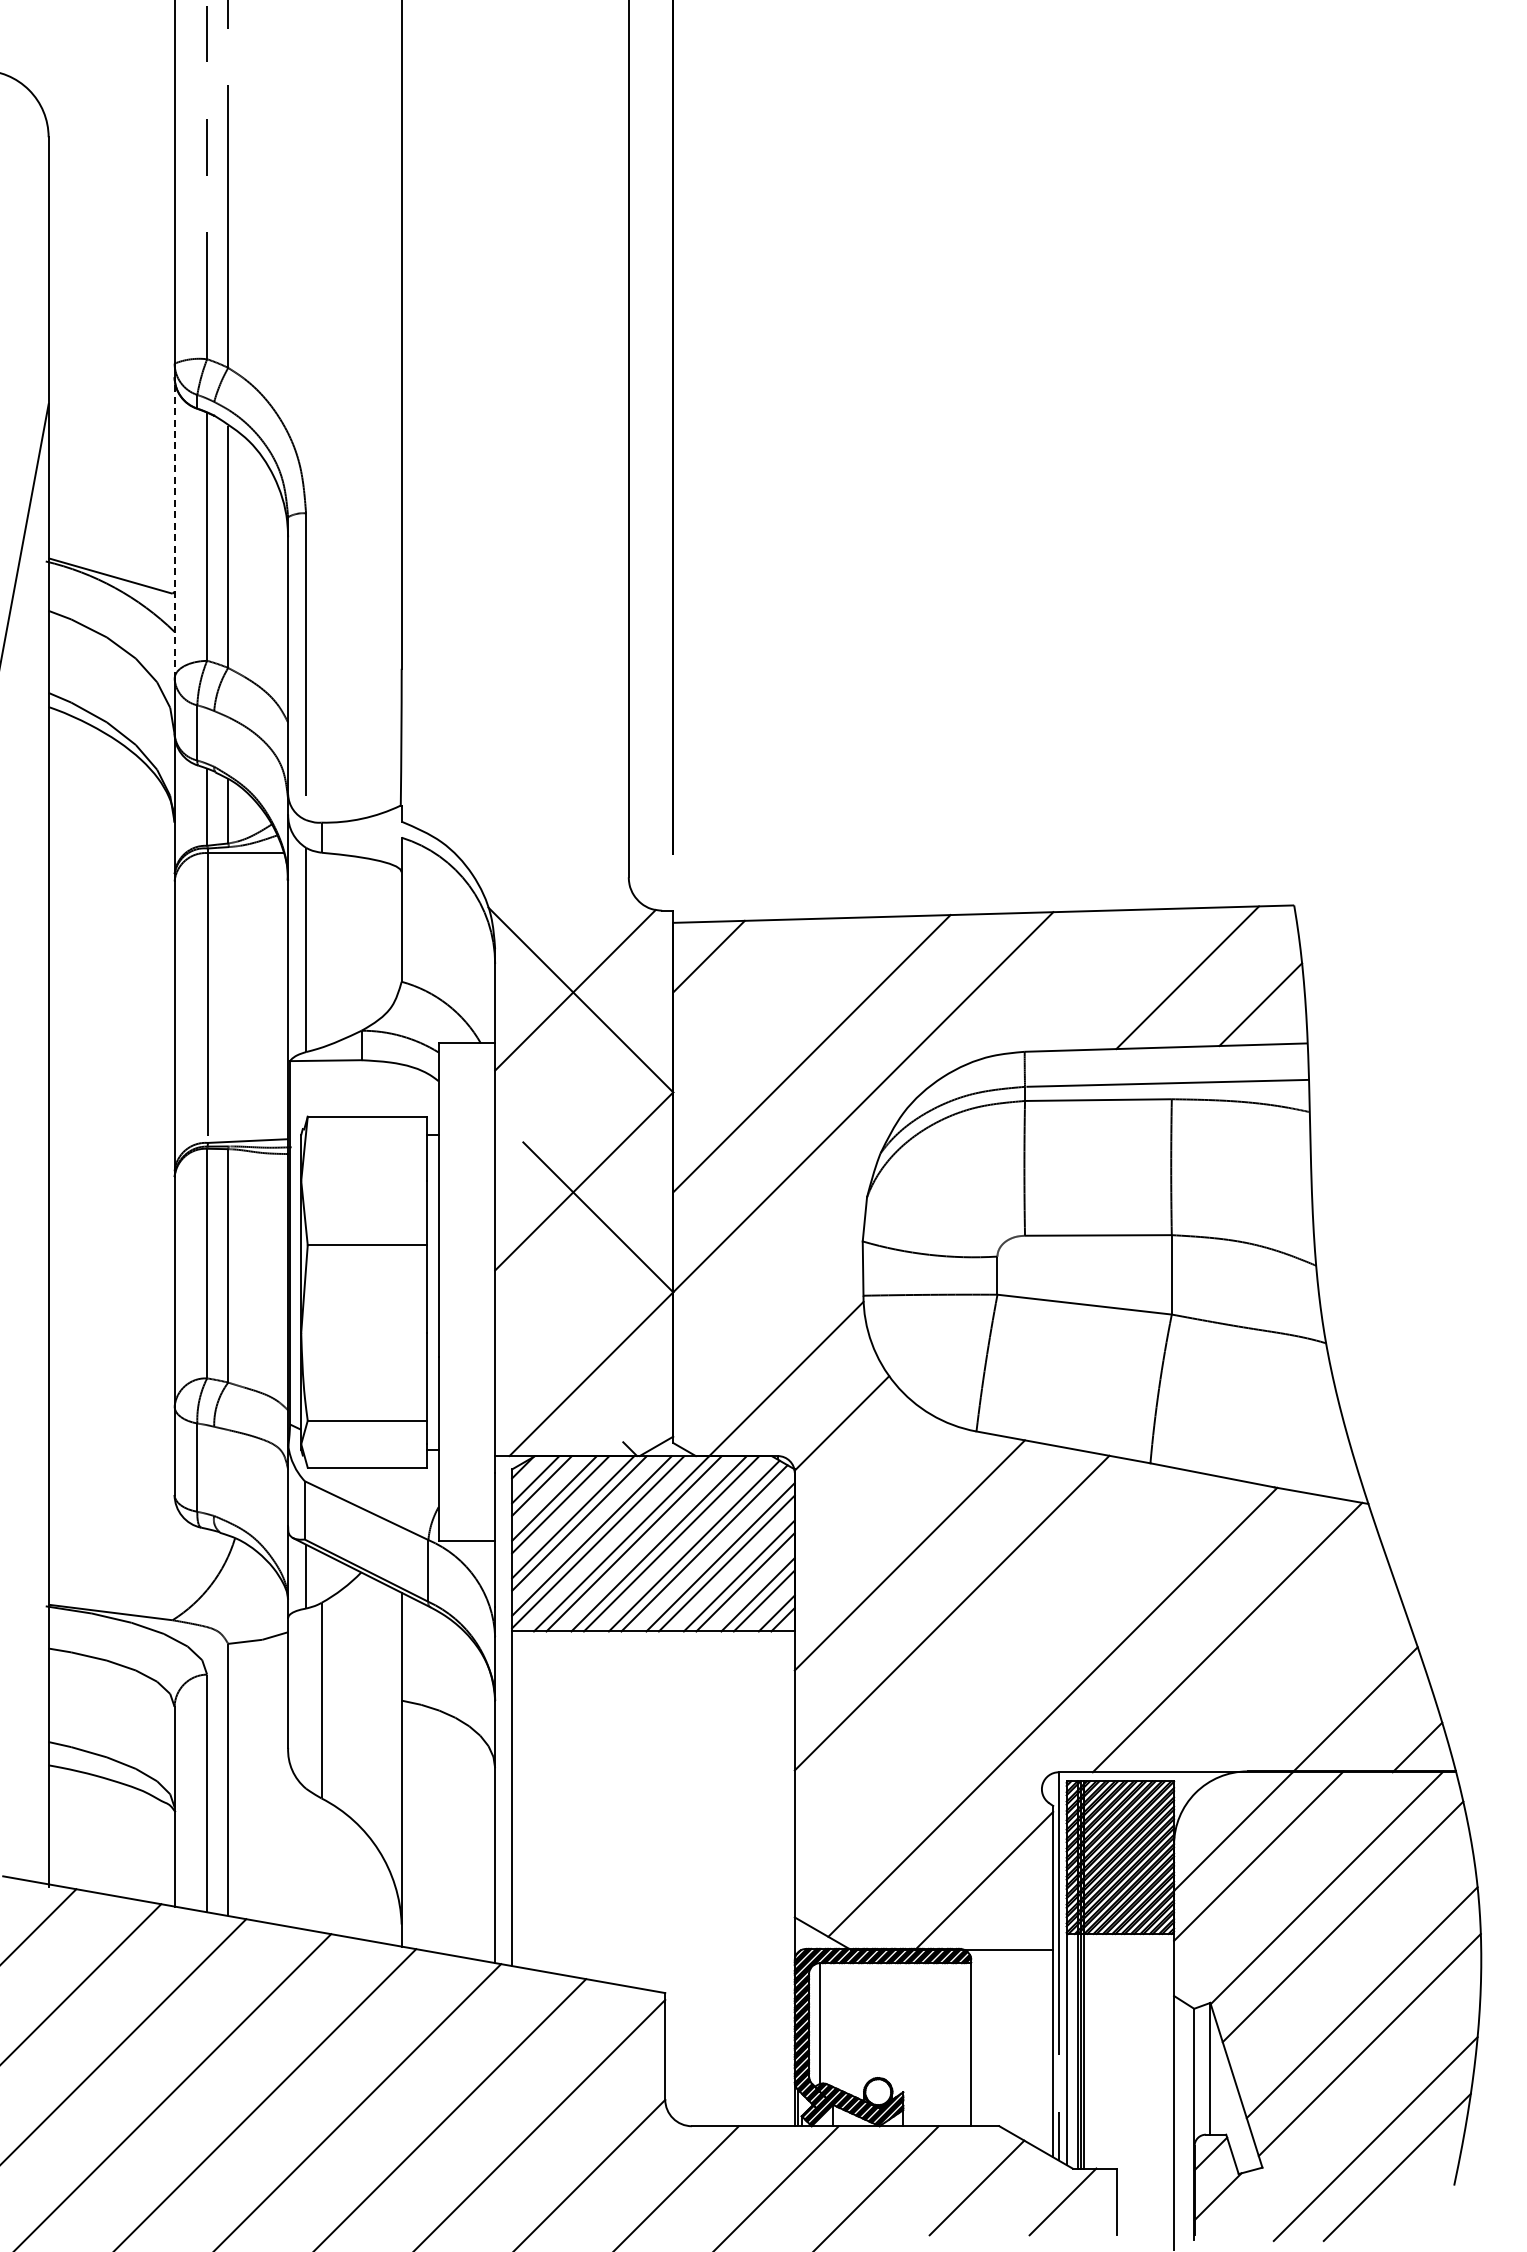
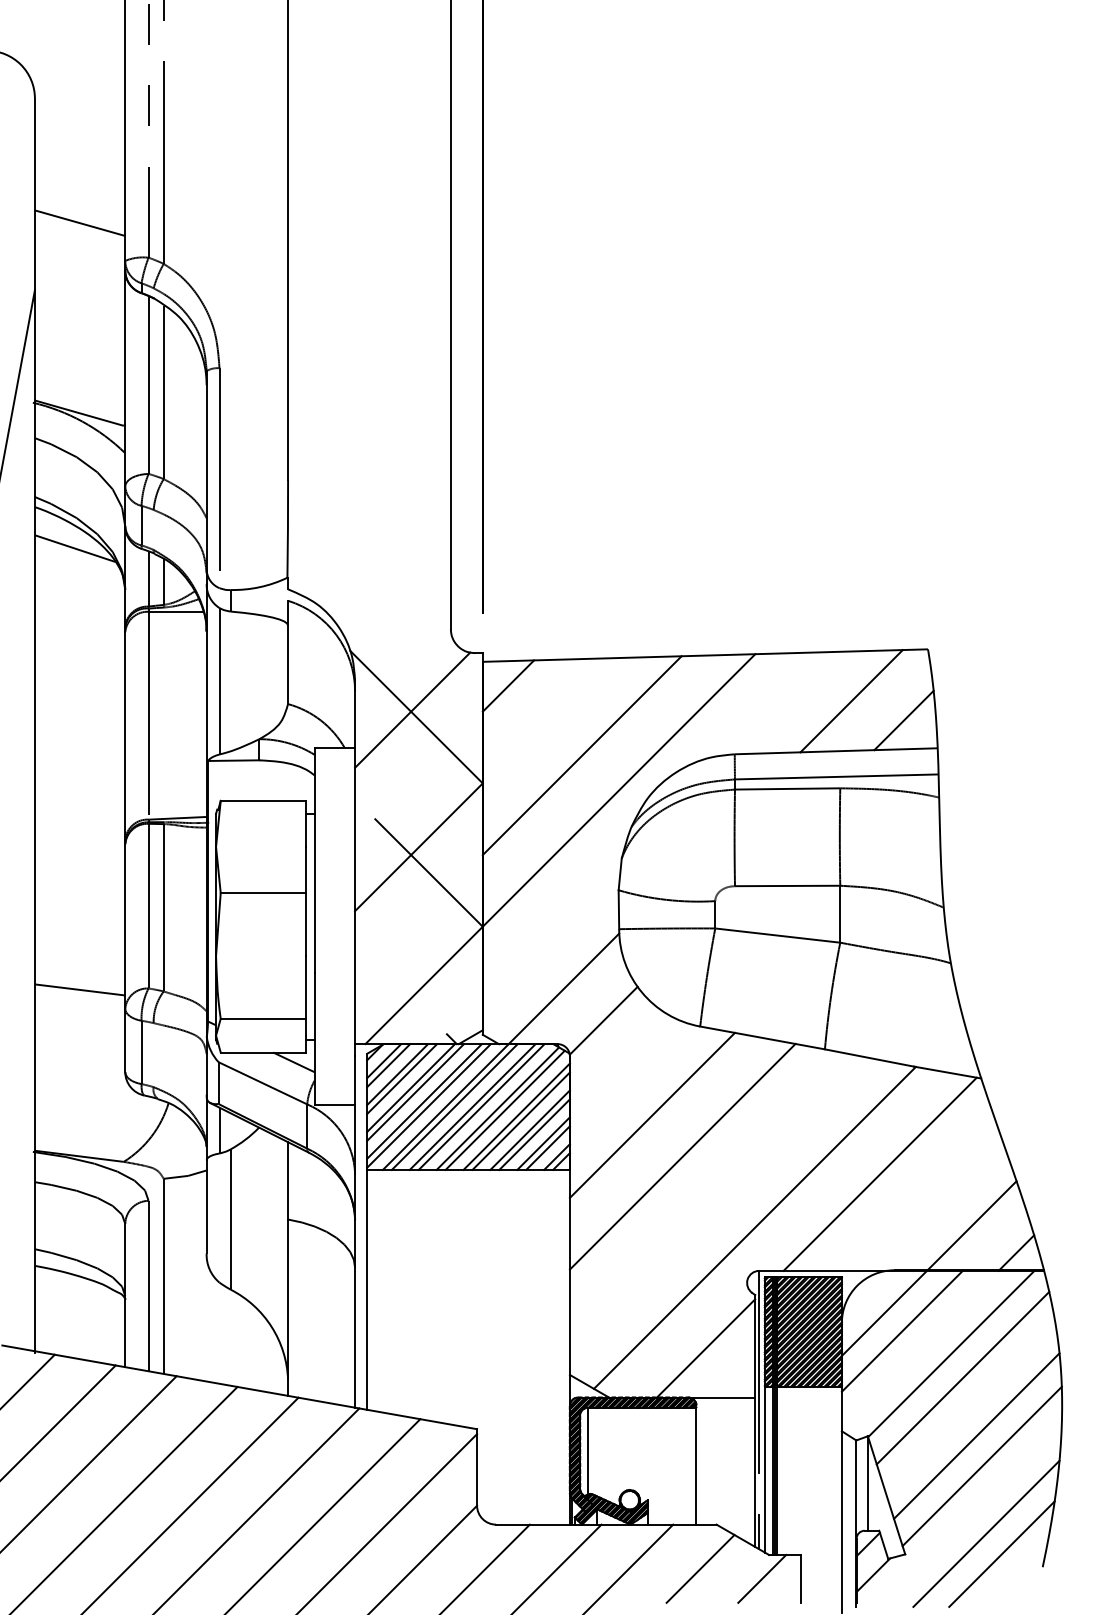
line: (111, 310) -> (80, 222), added
line: (174, 527) -> (125, 378), dashed -> solid
line: (104, 764) -> (74, 548), added
line: (111, 1380) -> (80, 989), added
line: (409, 1481) -> (293, 1062), added

